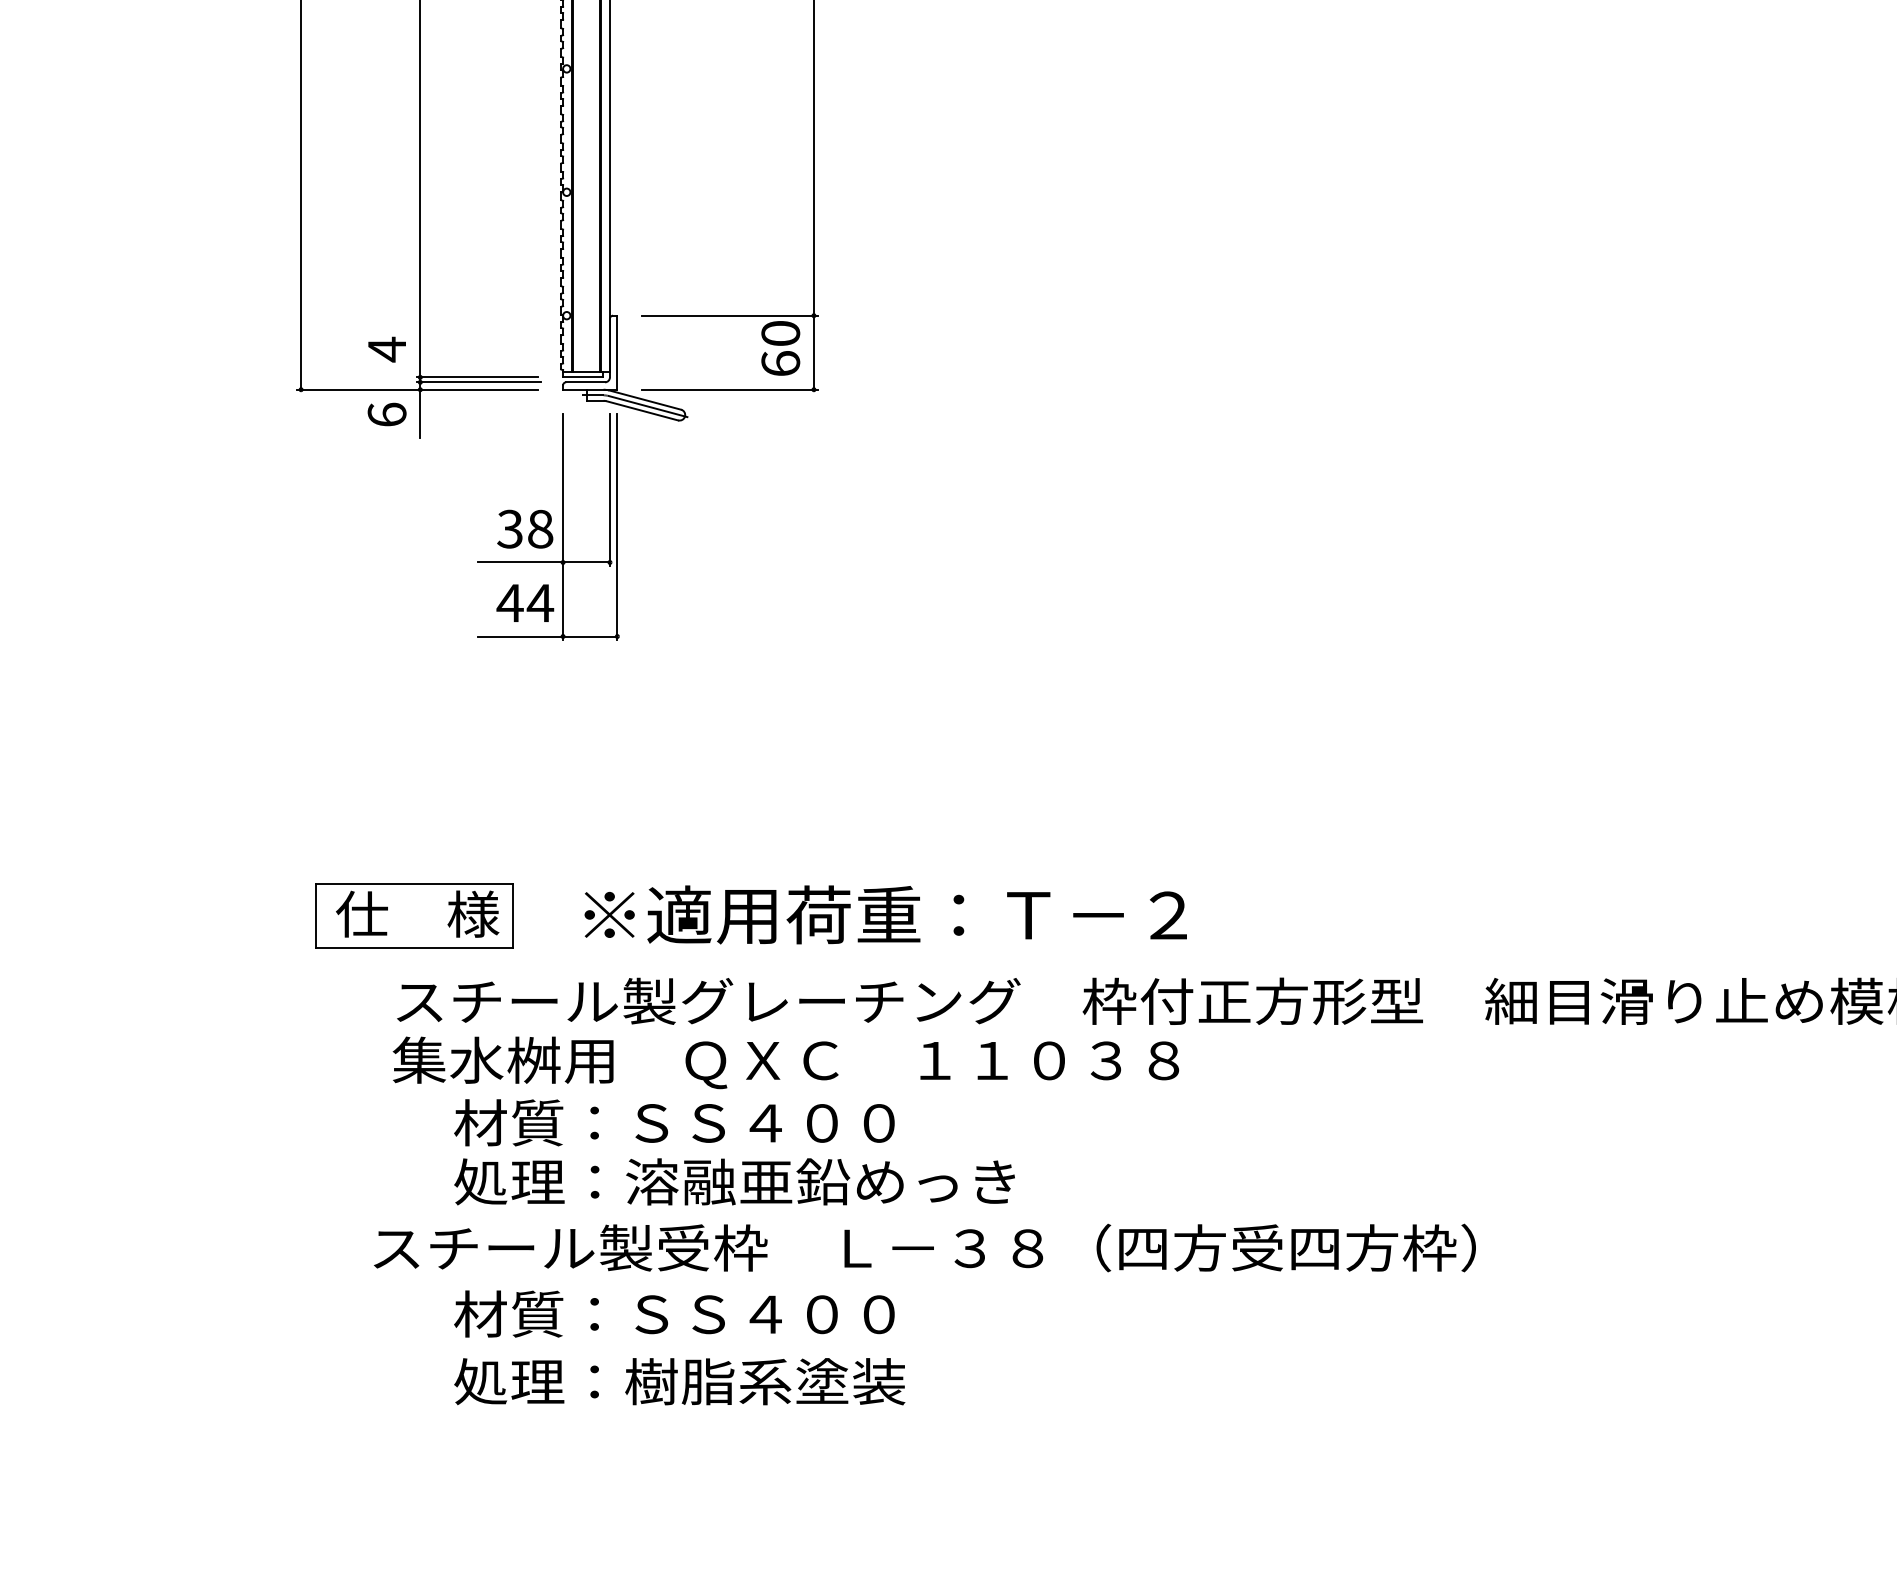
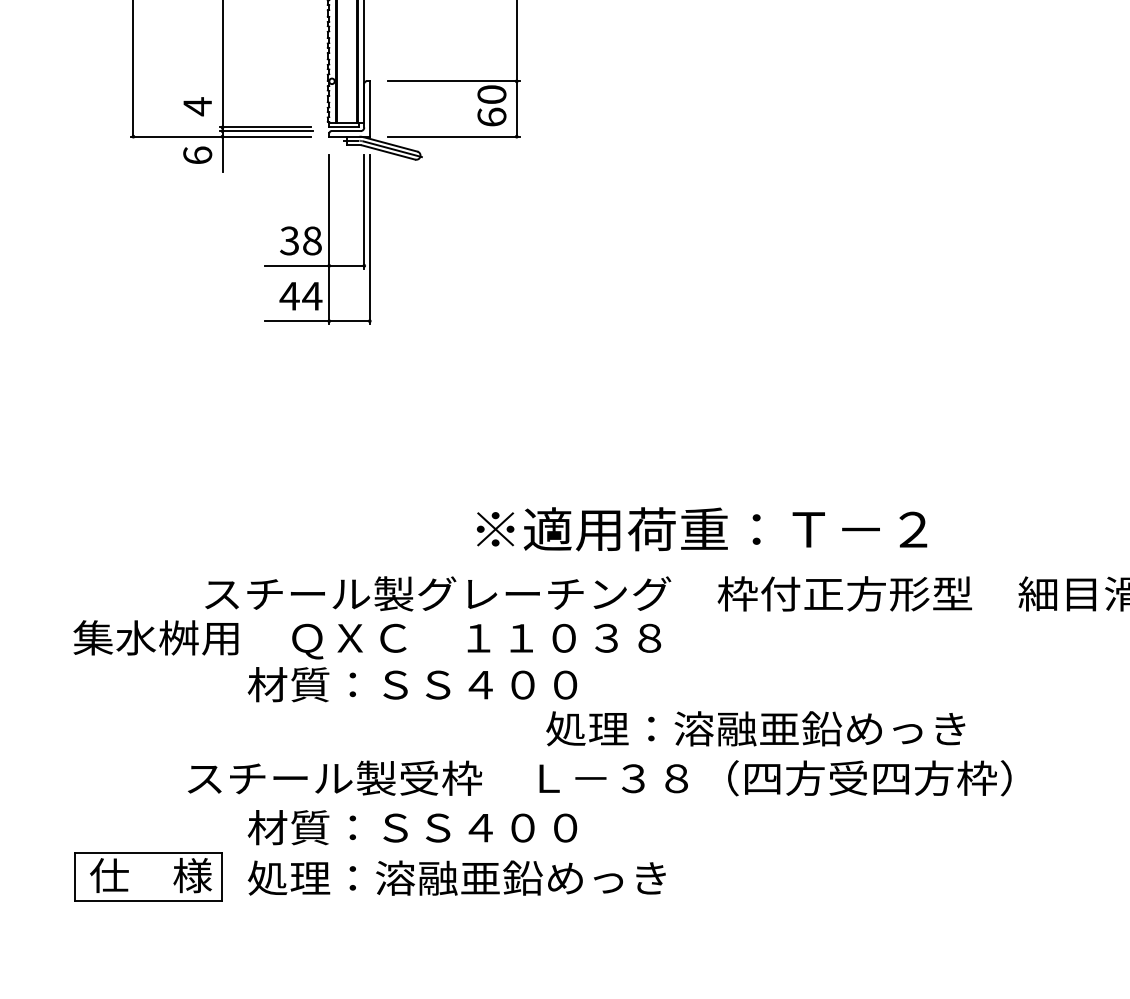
text: (885, 914) -> (701, 528), moved
part: (414, 915) -> (148, 876), moved
text: (785, 1062) -> (366, 639), moved
text: (734, 1181) -> (755, 728), moved
text: (819, 1381) -> (520, 878), 処理：樹脂系塗装 -> 処理：溶融亜鉛めっき

